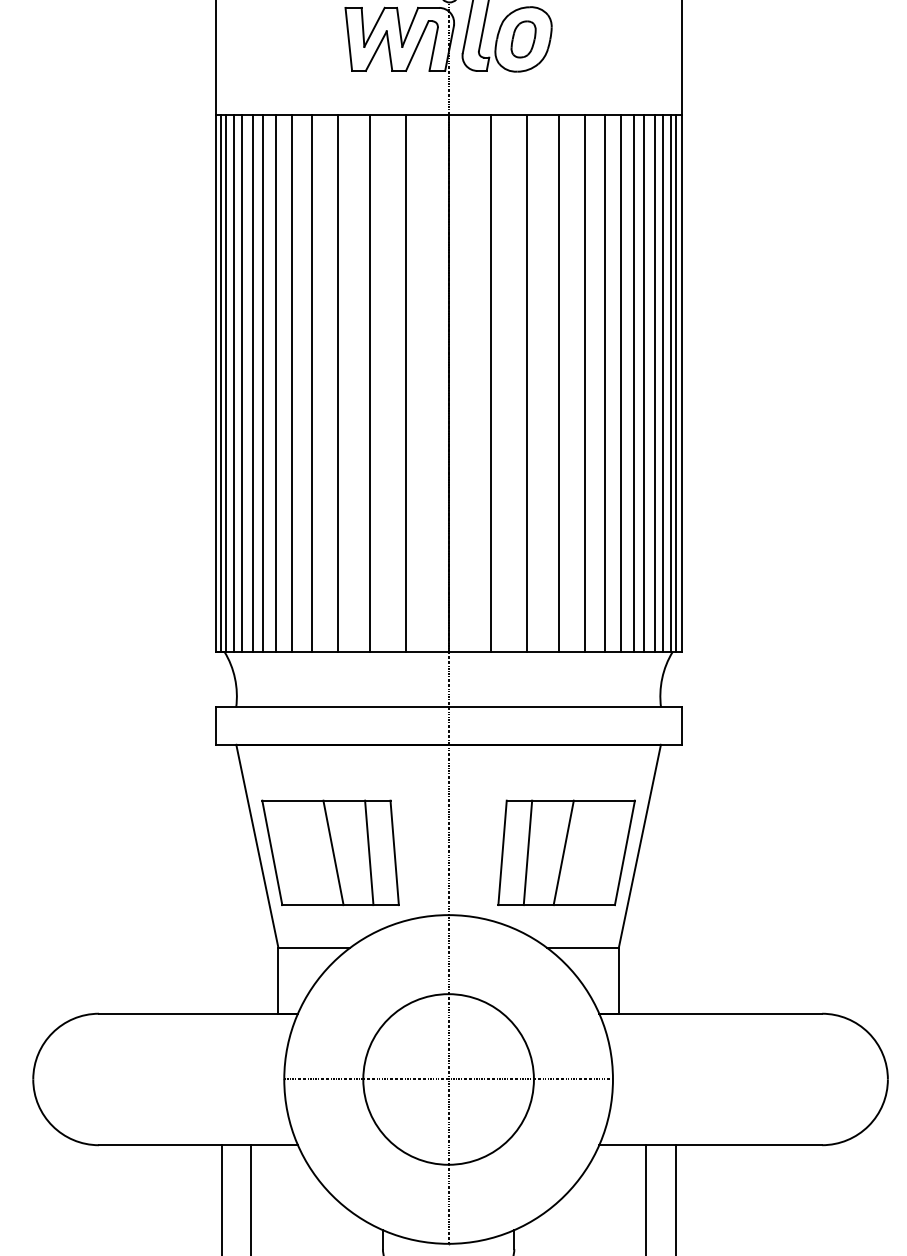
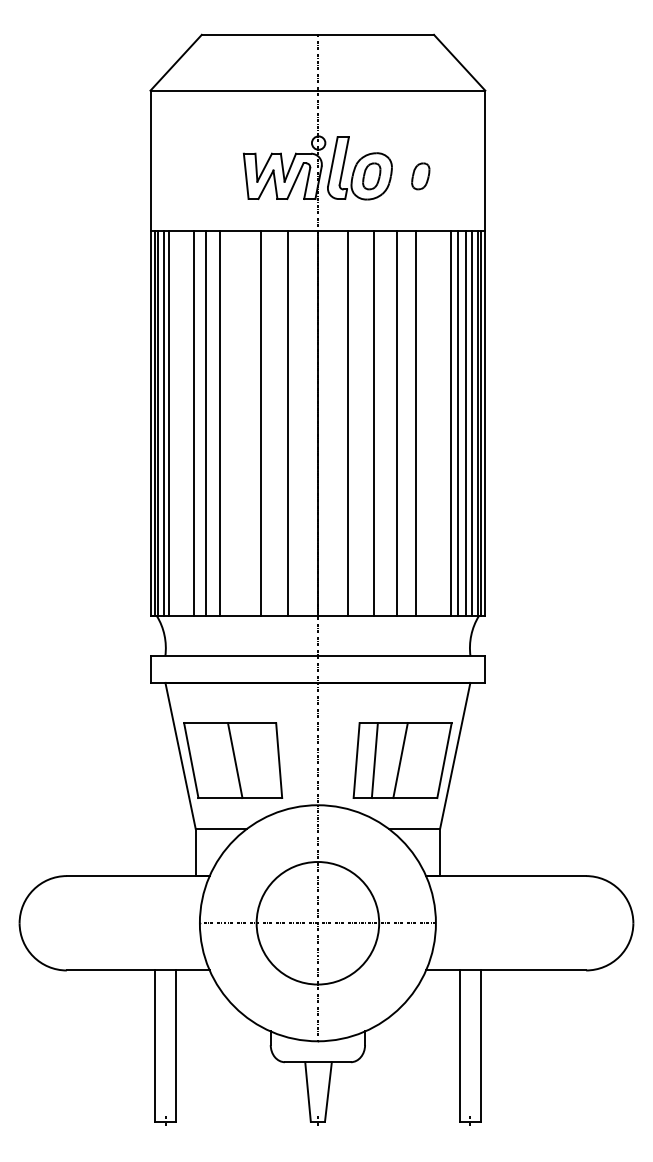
part: (591, 39) -> (420, 176), added
line: (253, 383) -> (177, 423), removed
line: (262, 383) -> (184, 423), removed
line: (338, 383) -> (238, 423), removed
line: (605, 383) -> (430, 423), removed
line: (620, 383) -> (441, 423), removed
line: (368, 852) -> (260, 760), removed

